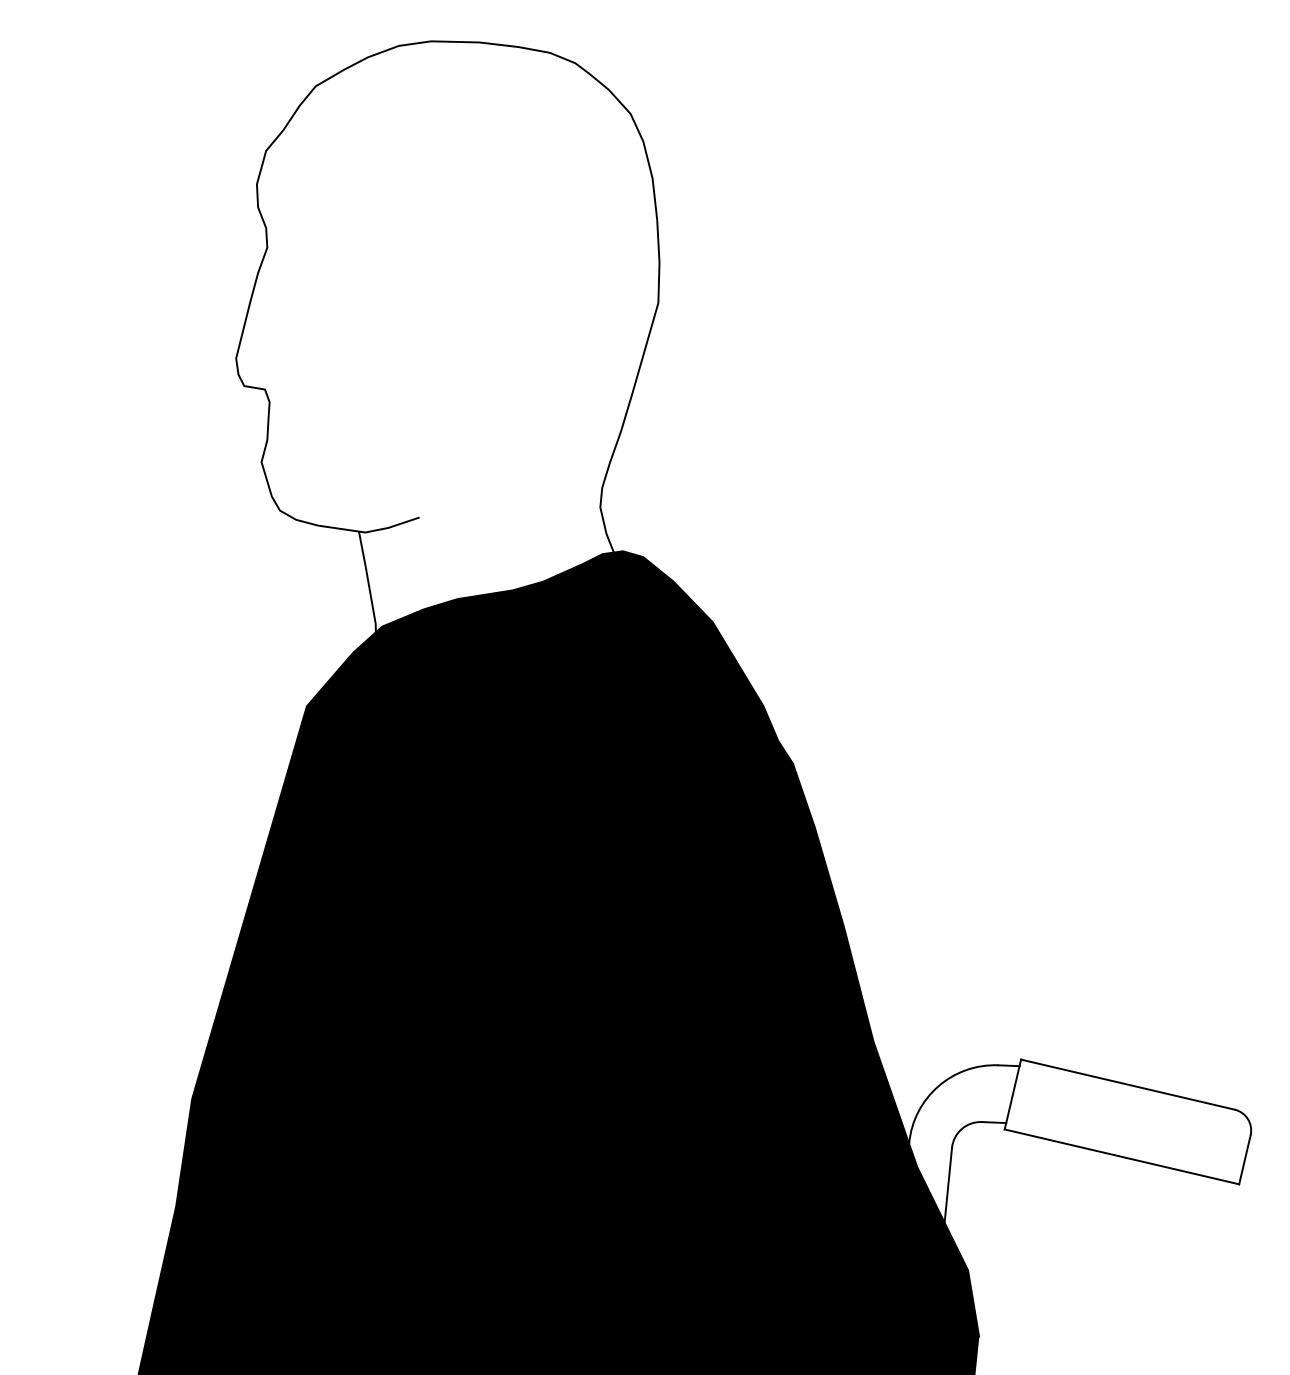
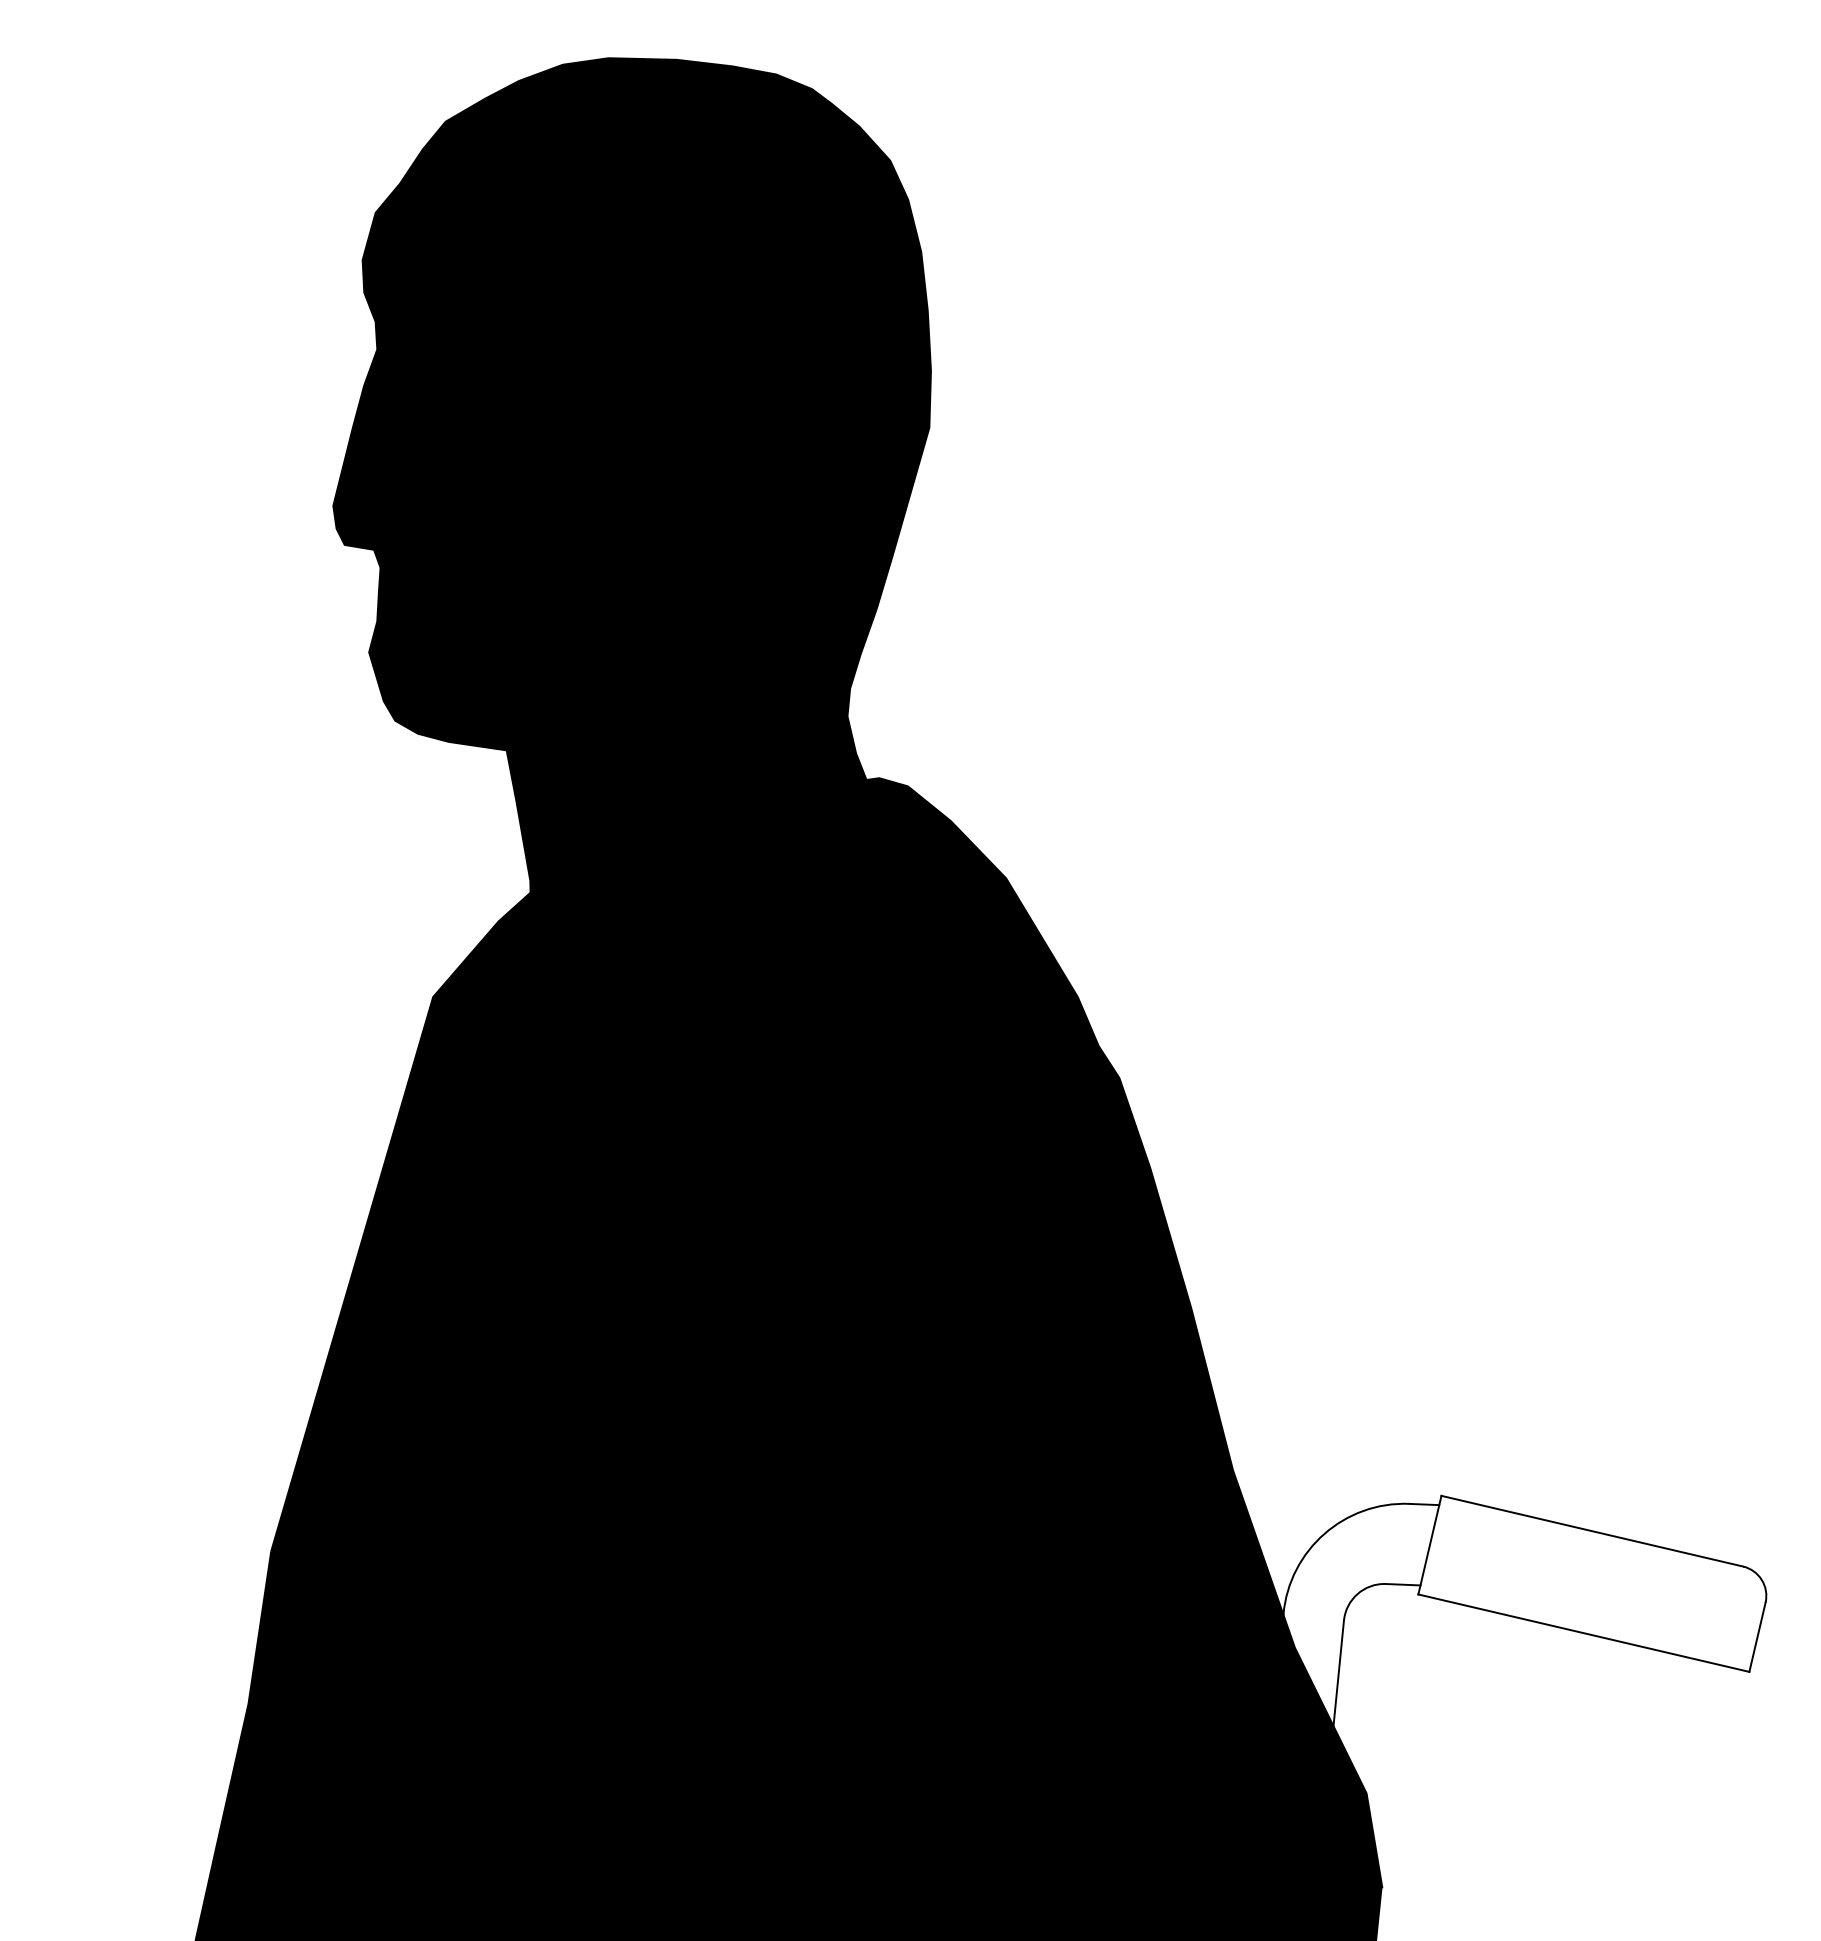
fill: (447, 336) -> (631, 475), added

